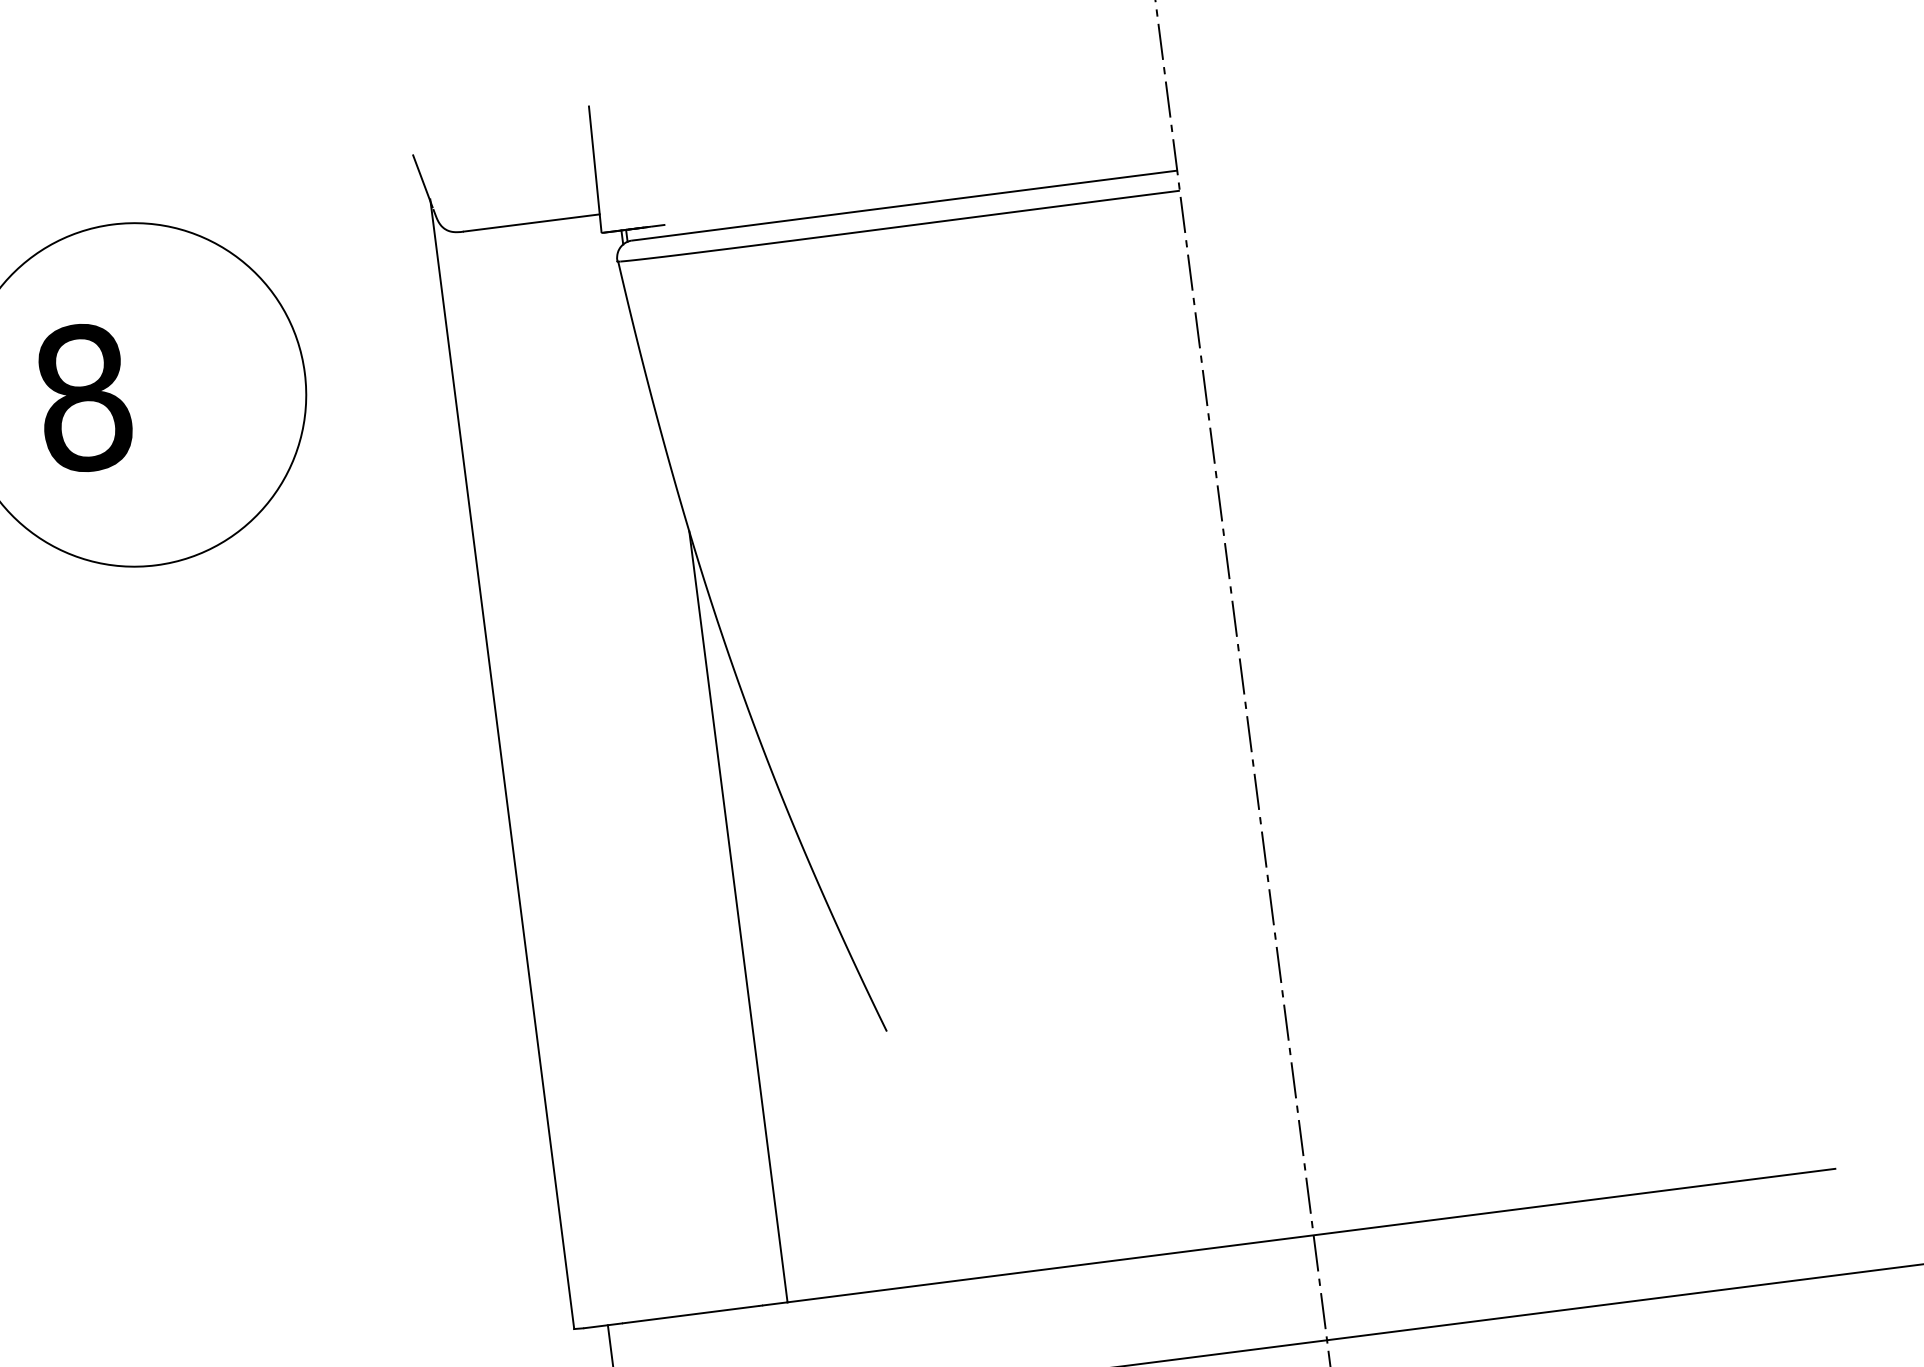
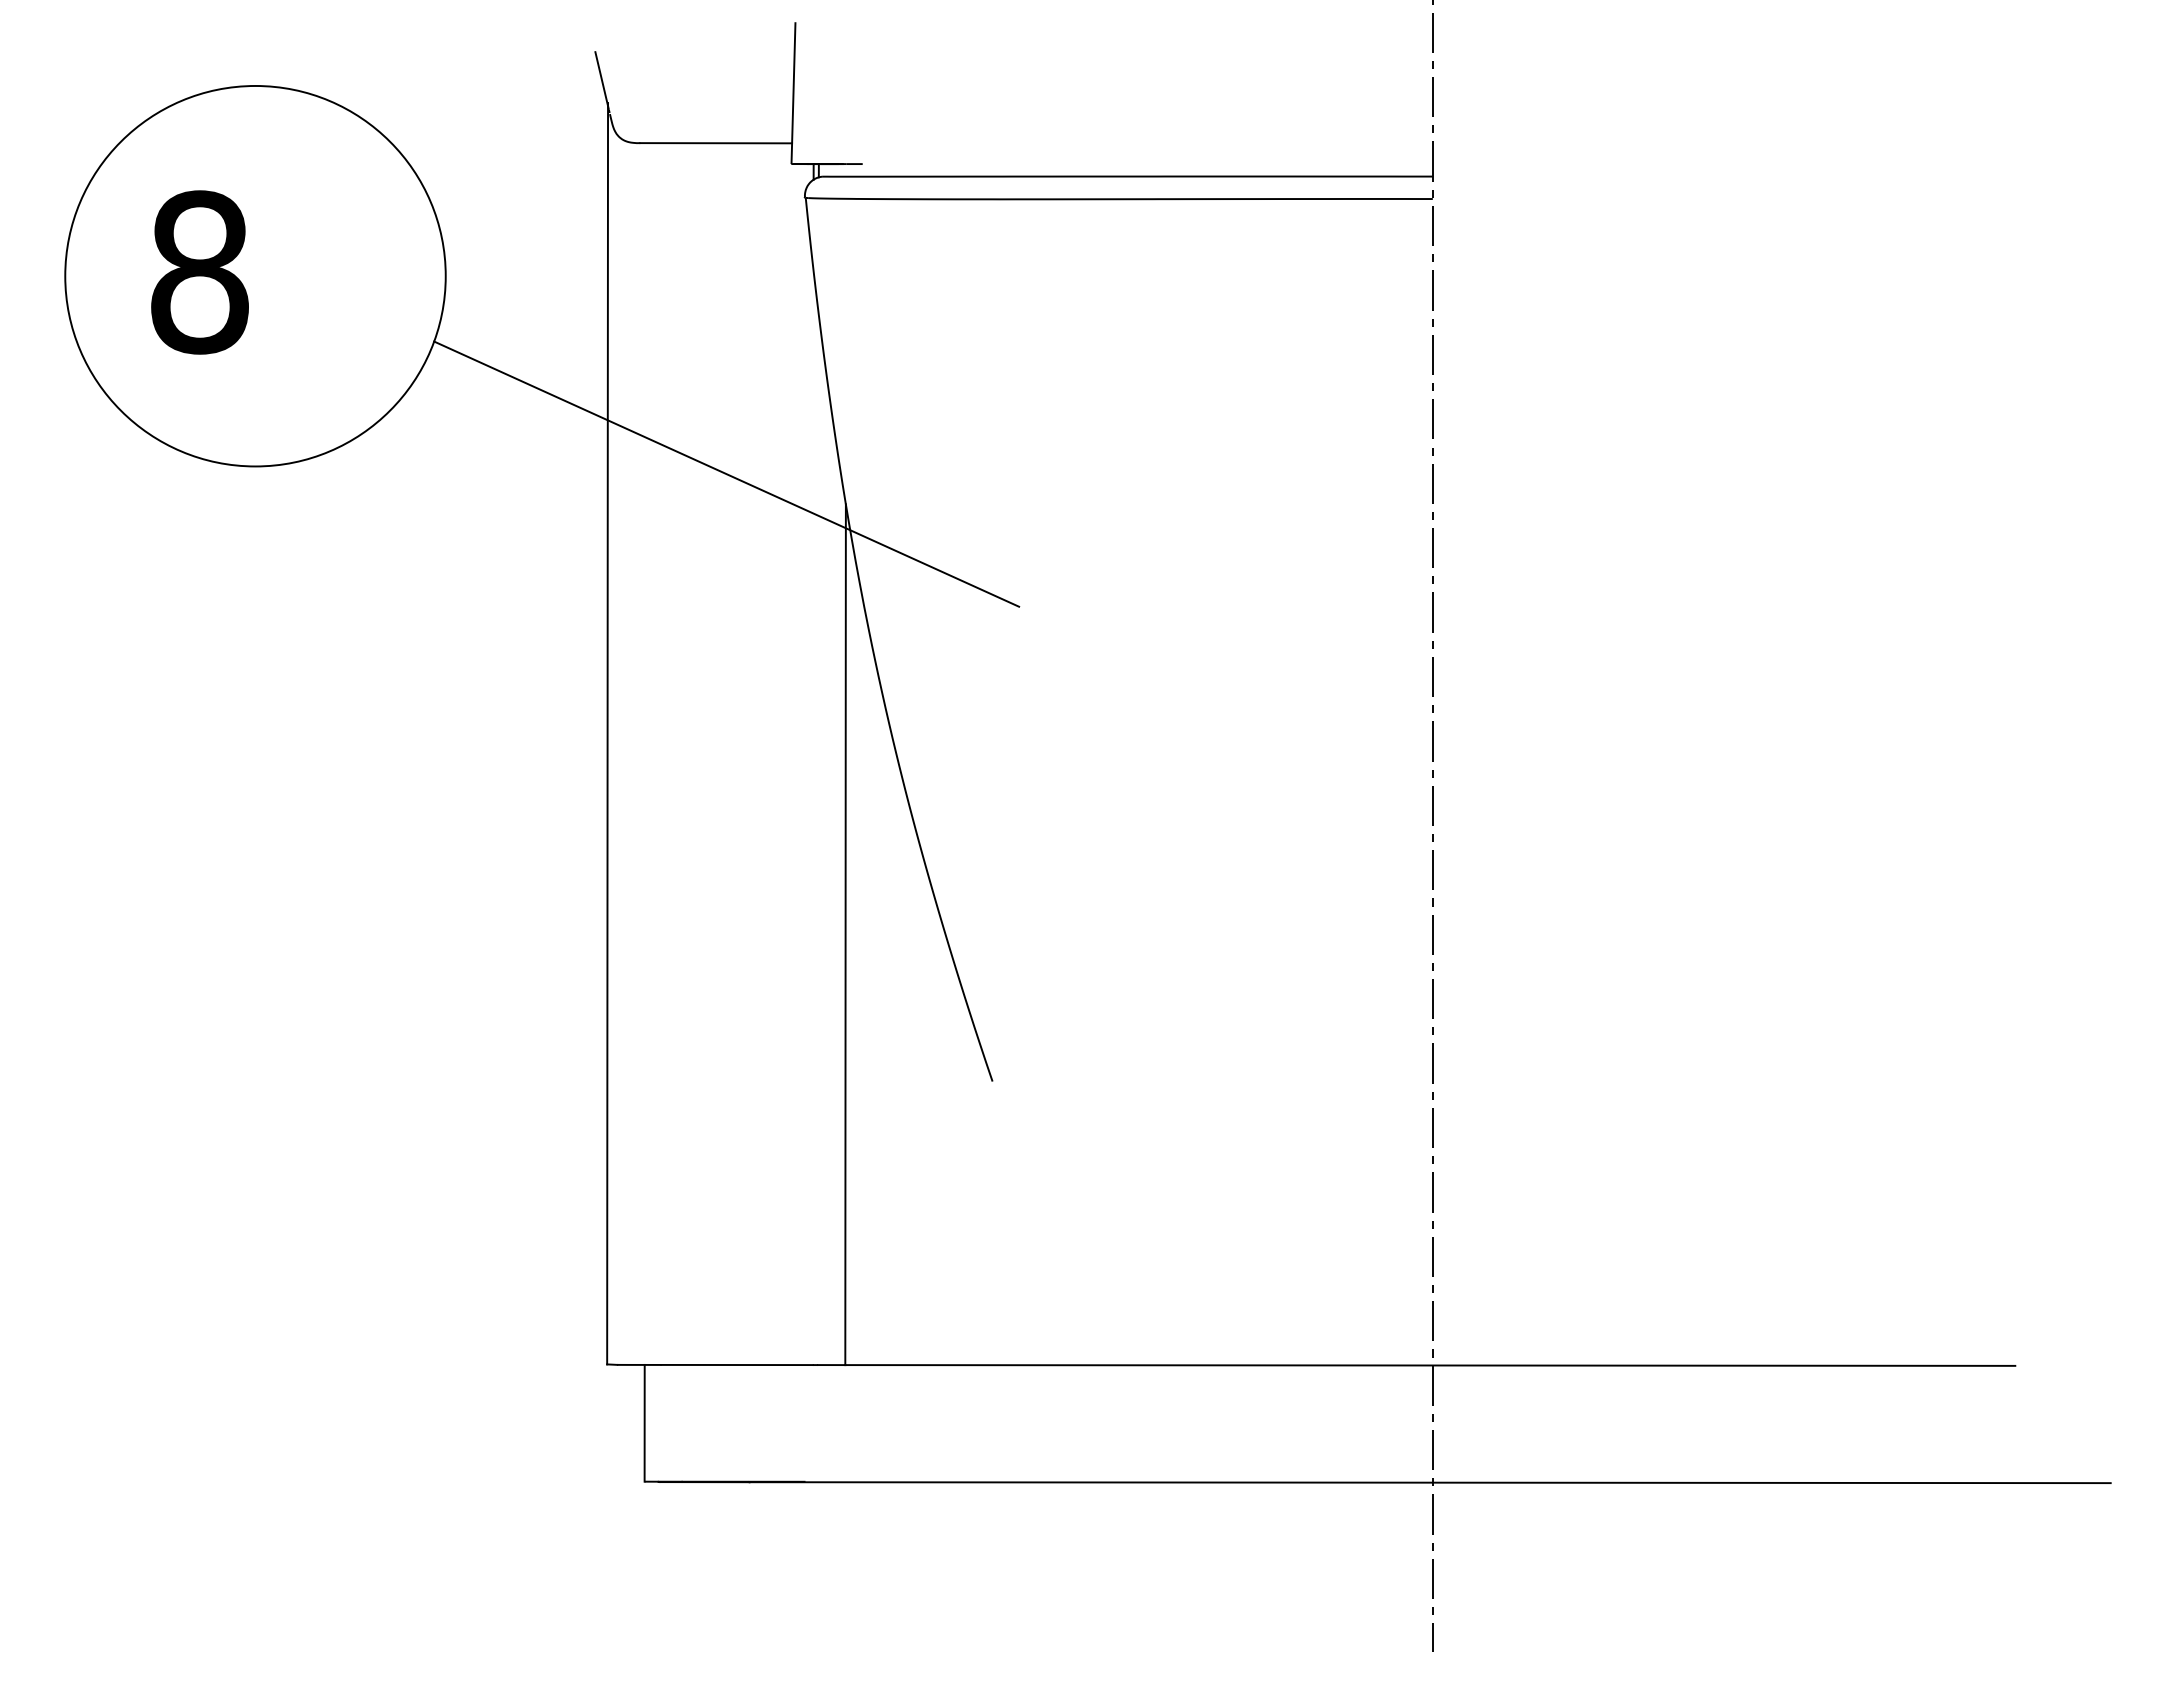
line: (578, 517) -> (726, 473), added

